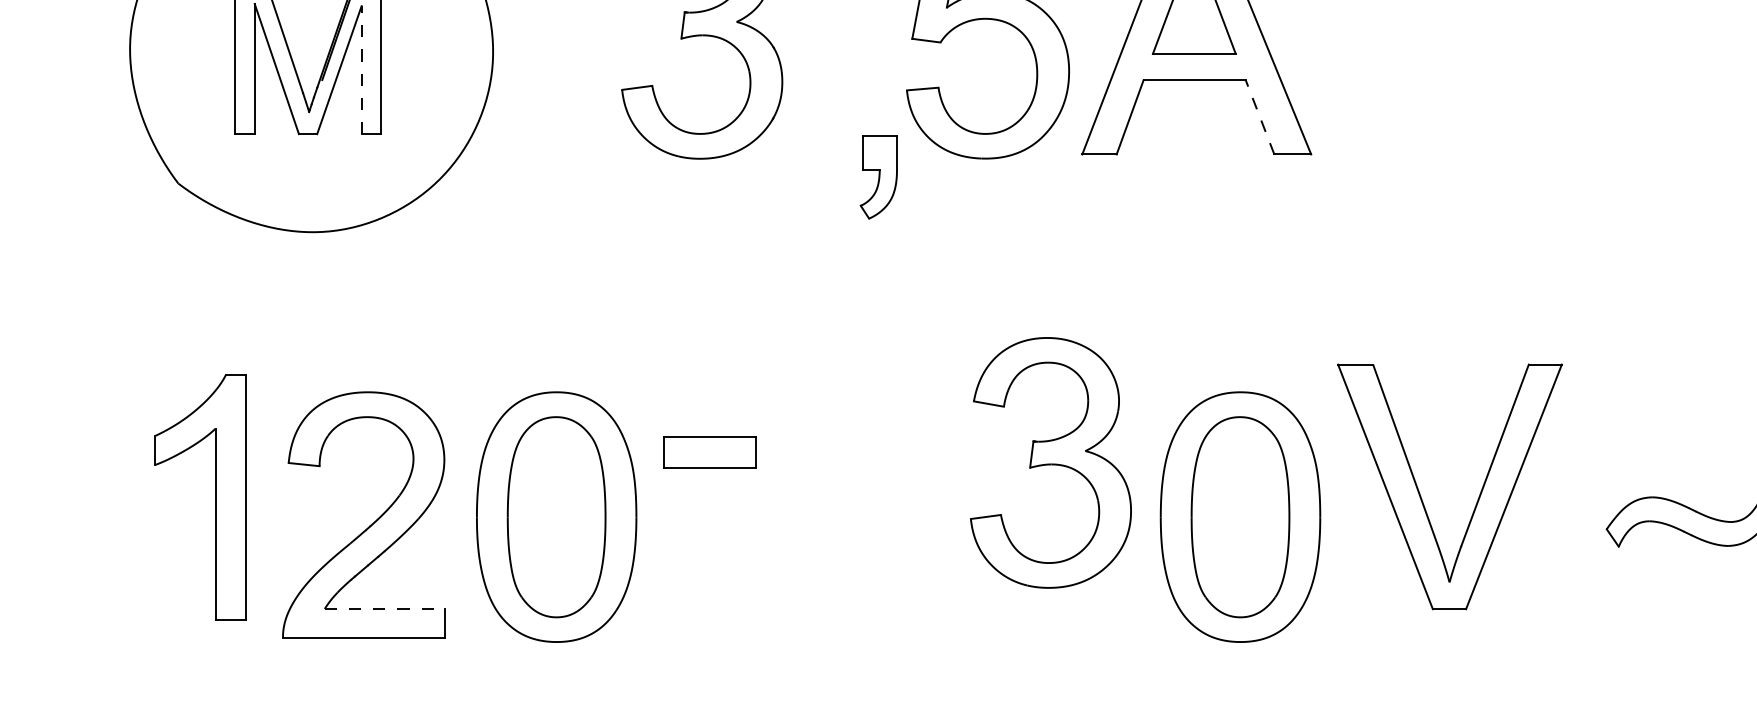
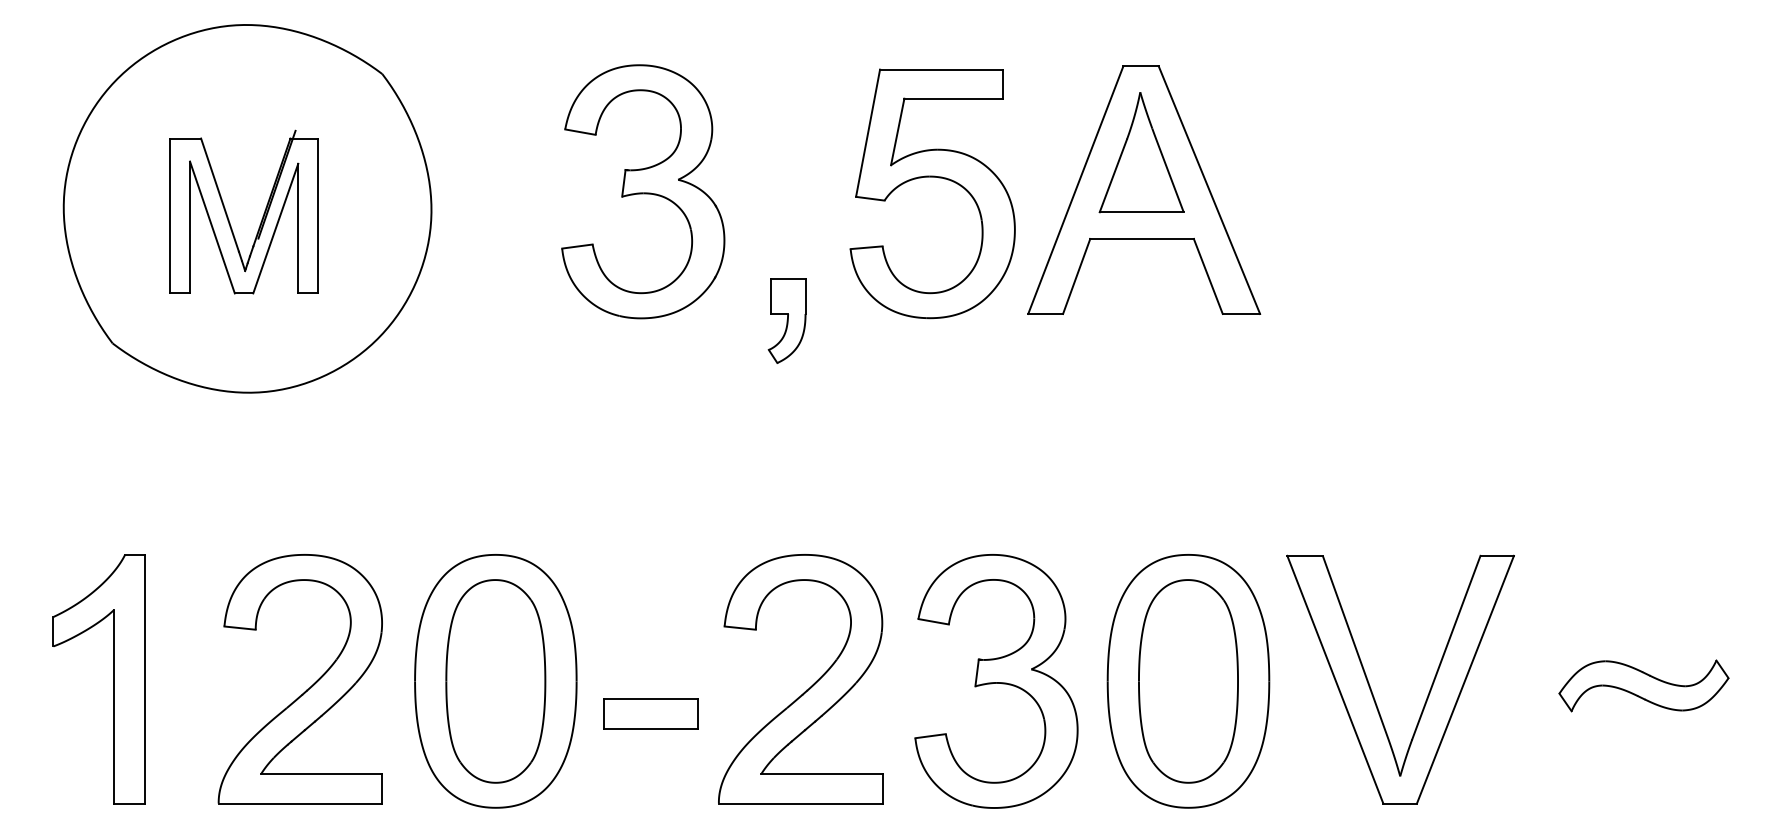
line: (361, 70) -> (298, 228), dashed -> solid
line: (1260, 117) -> (1208, 276), dashed -> solid
part: (878, 176) -> (786, 320), moved
part: (709, 452) -> (650, 713), moved
part: (1050, 463) -> (996, 681), moved
part: (1421, 495) -> (1371, 688), moved
part: (214, 497) -> (113, 679), moved
part: (863, 525) -> (806, 689), added
line: (384, 609) -> (321, 774), dashed -> solid

